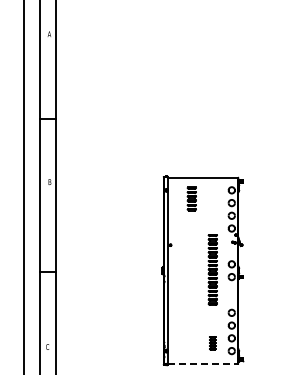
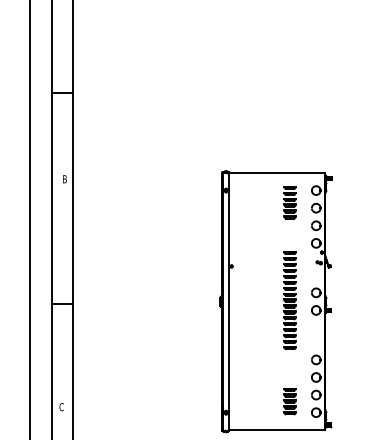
part: (191, 198) -> (289, 201), moved
part: (212, 343) -> (289, 402), size x1.43
line: (203, 363) -> (277, 429), dashed -> solid

